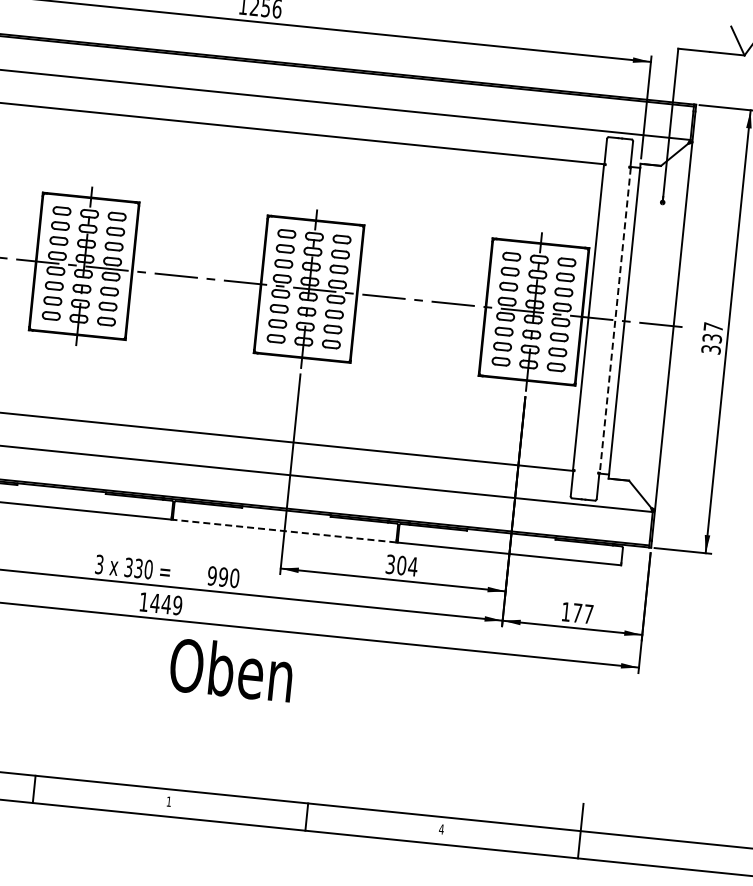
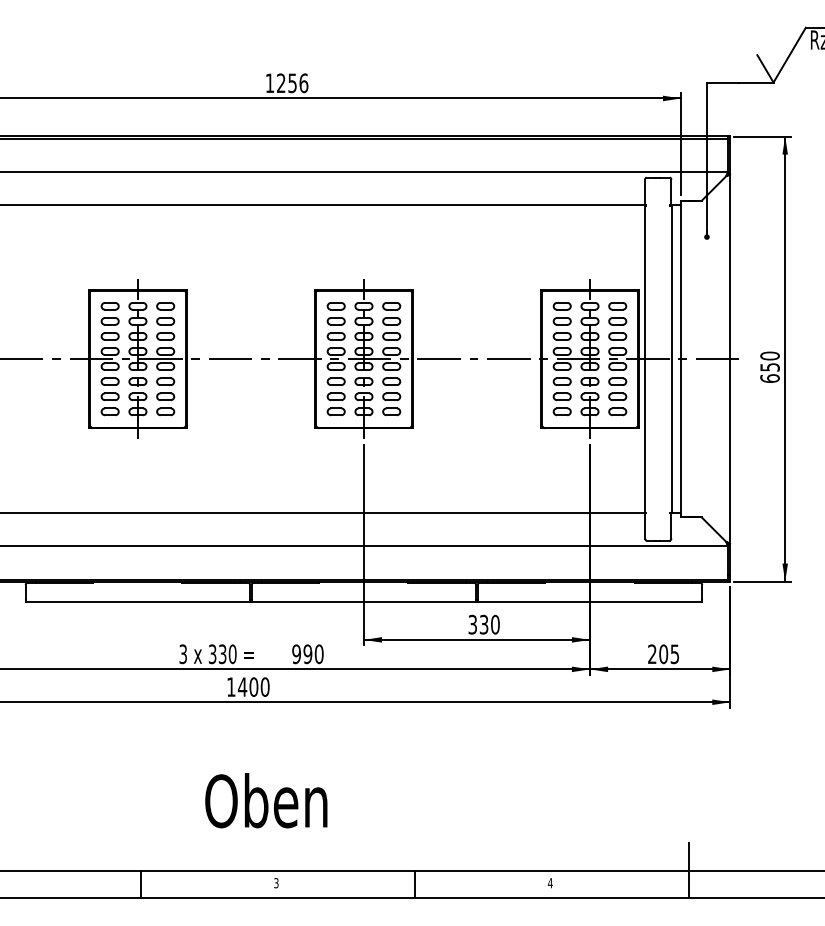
line: (615, 320) -> (671, 359), dashed -> solid
text: (711, 337) -> (769, 366), 337 -> 650
line: (284, 531) -> (363, 602), dashed -> solid
text: (407, 565) -> (489, 624), 304 -> 330
text: (172, 604) -> (259, 686), 1449 -> 1400
text: (577, 613) -> (663, 654), 177 -> 205
text: (231, 669) -> (266, 800), moved
text: (169, 802) -> (276, 883), 1 -> 3

